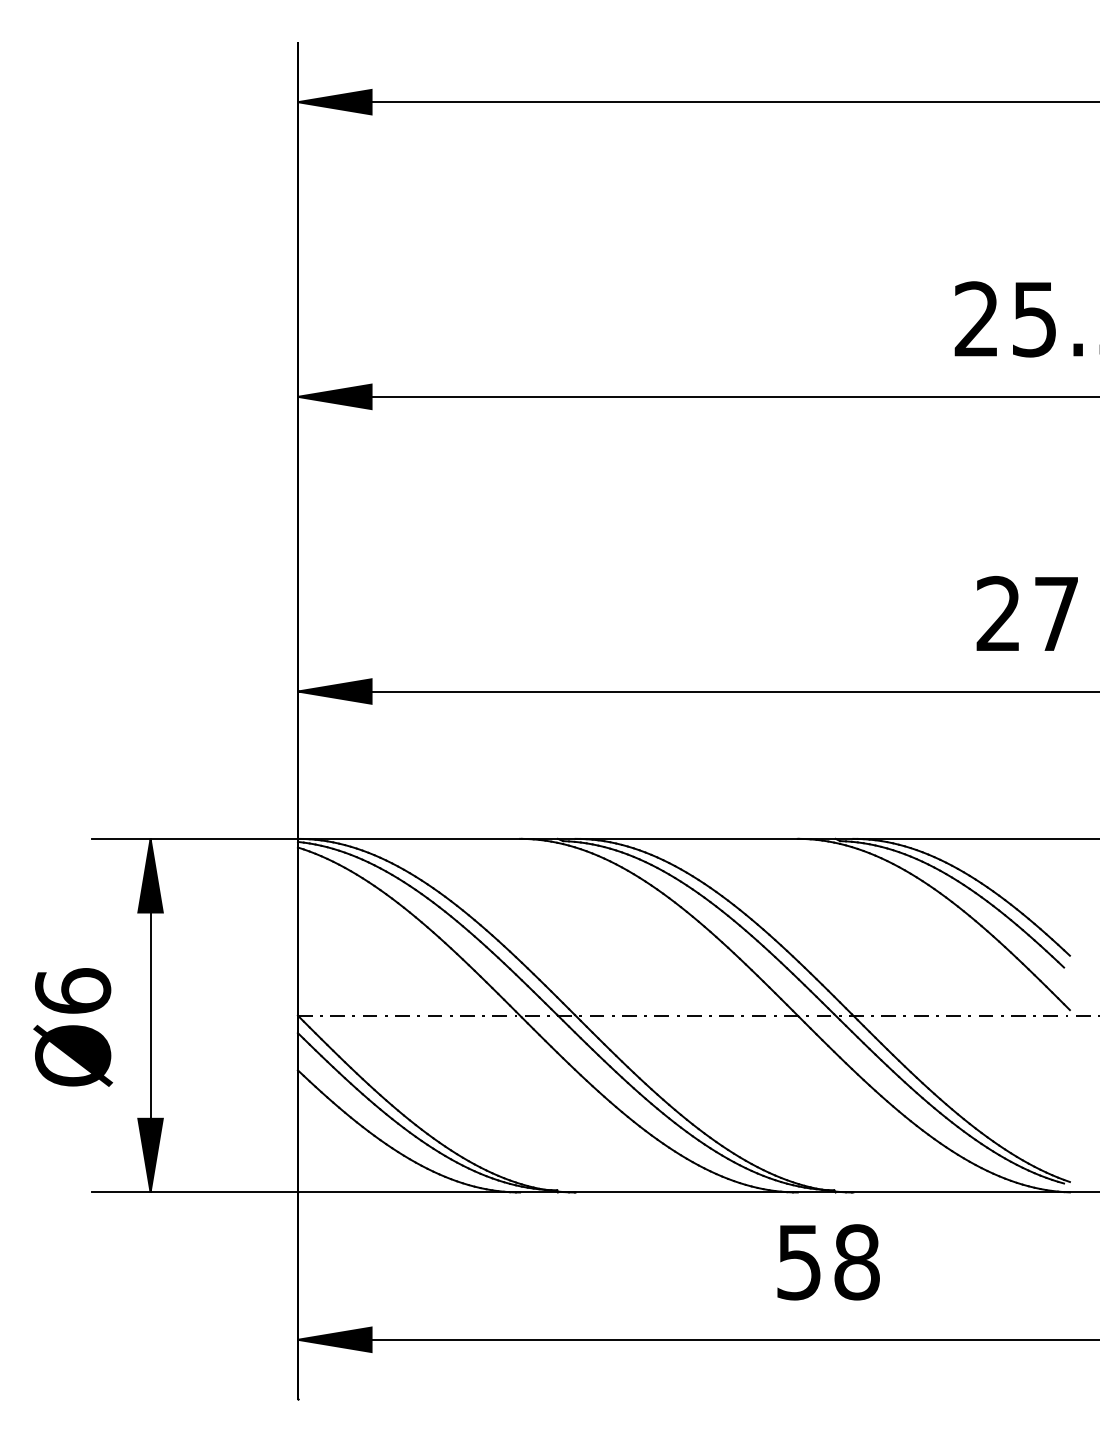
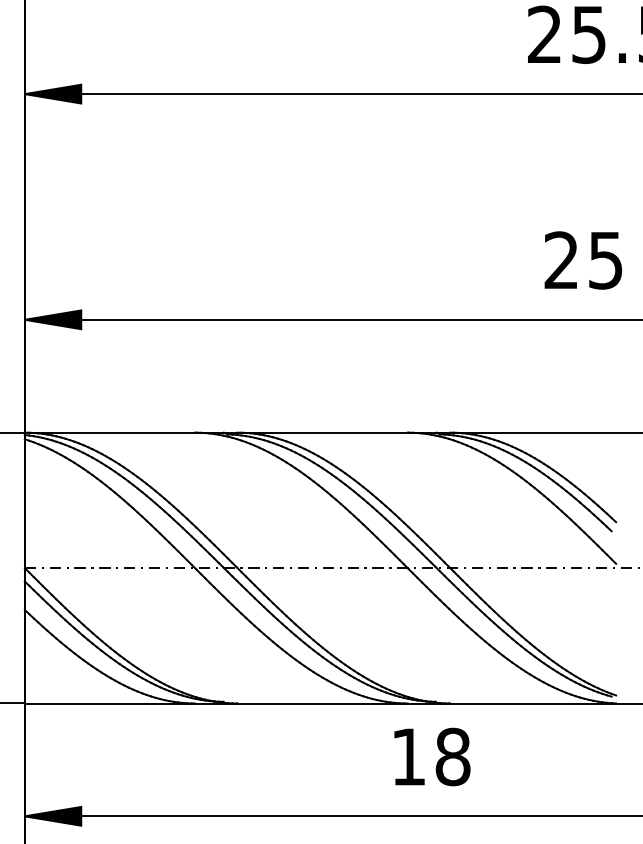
text: (1055, 614) -> (605, 260), 27 -> 25
text: (798, 1262) -> (408, 757), 58 -> 18

